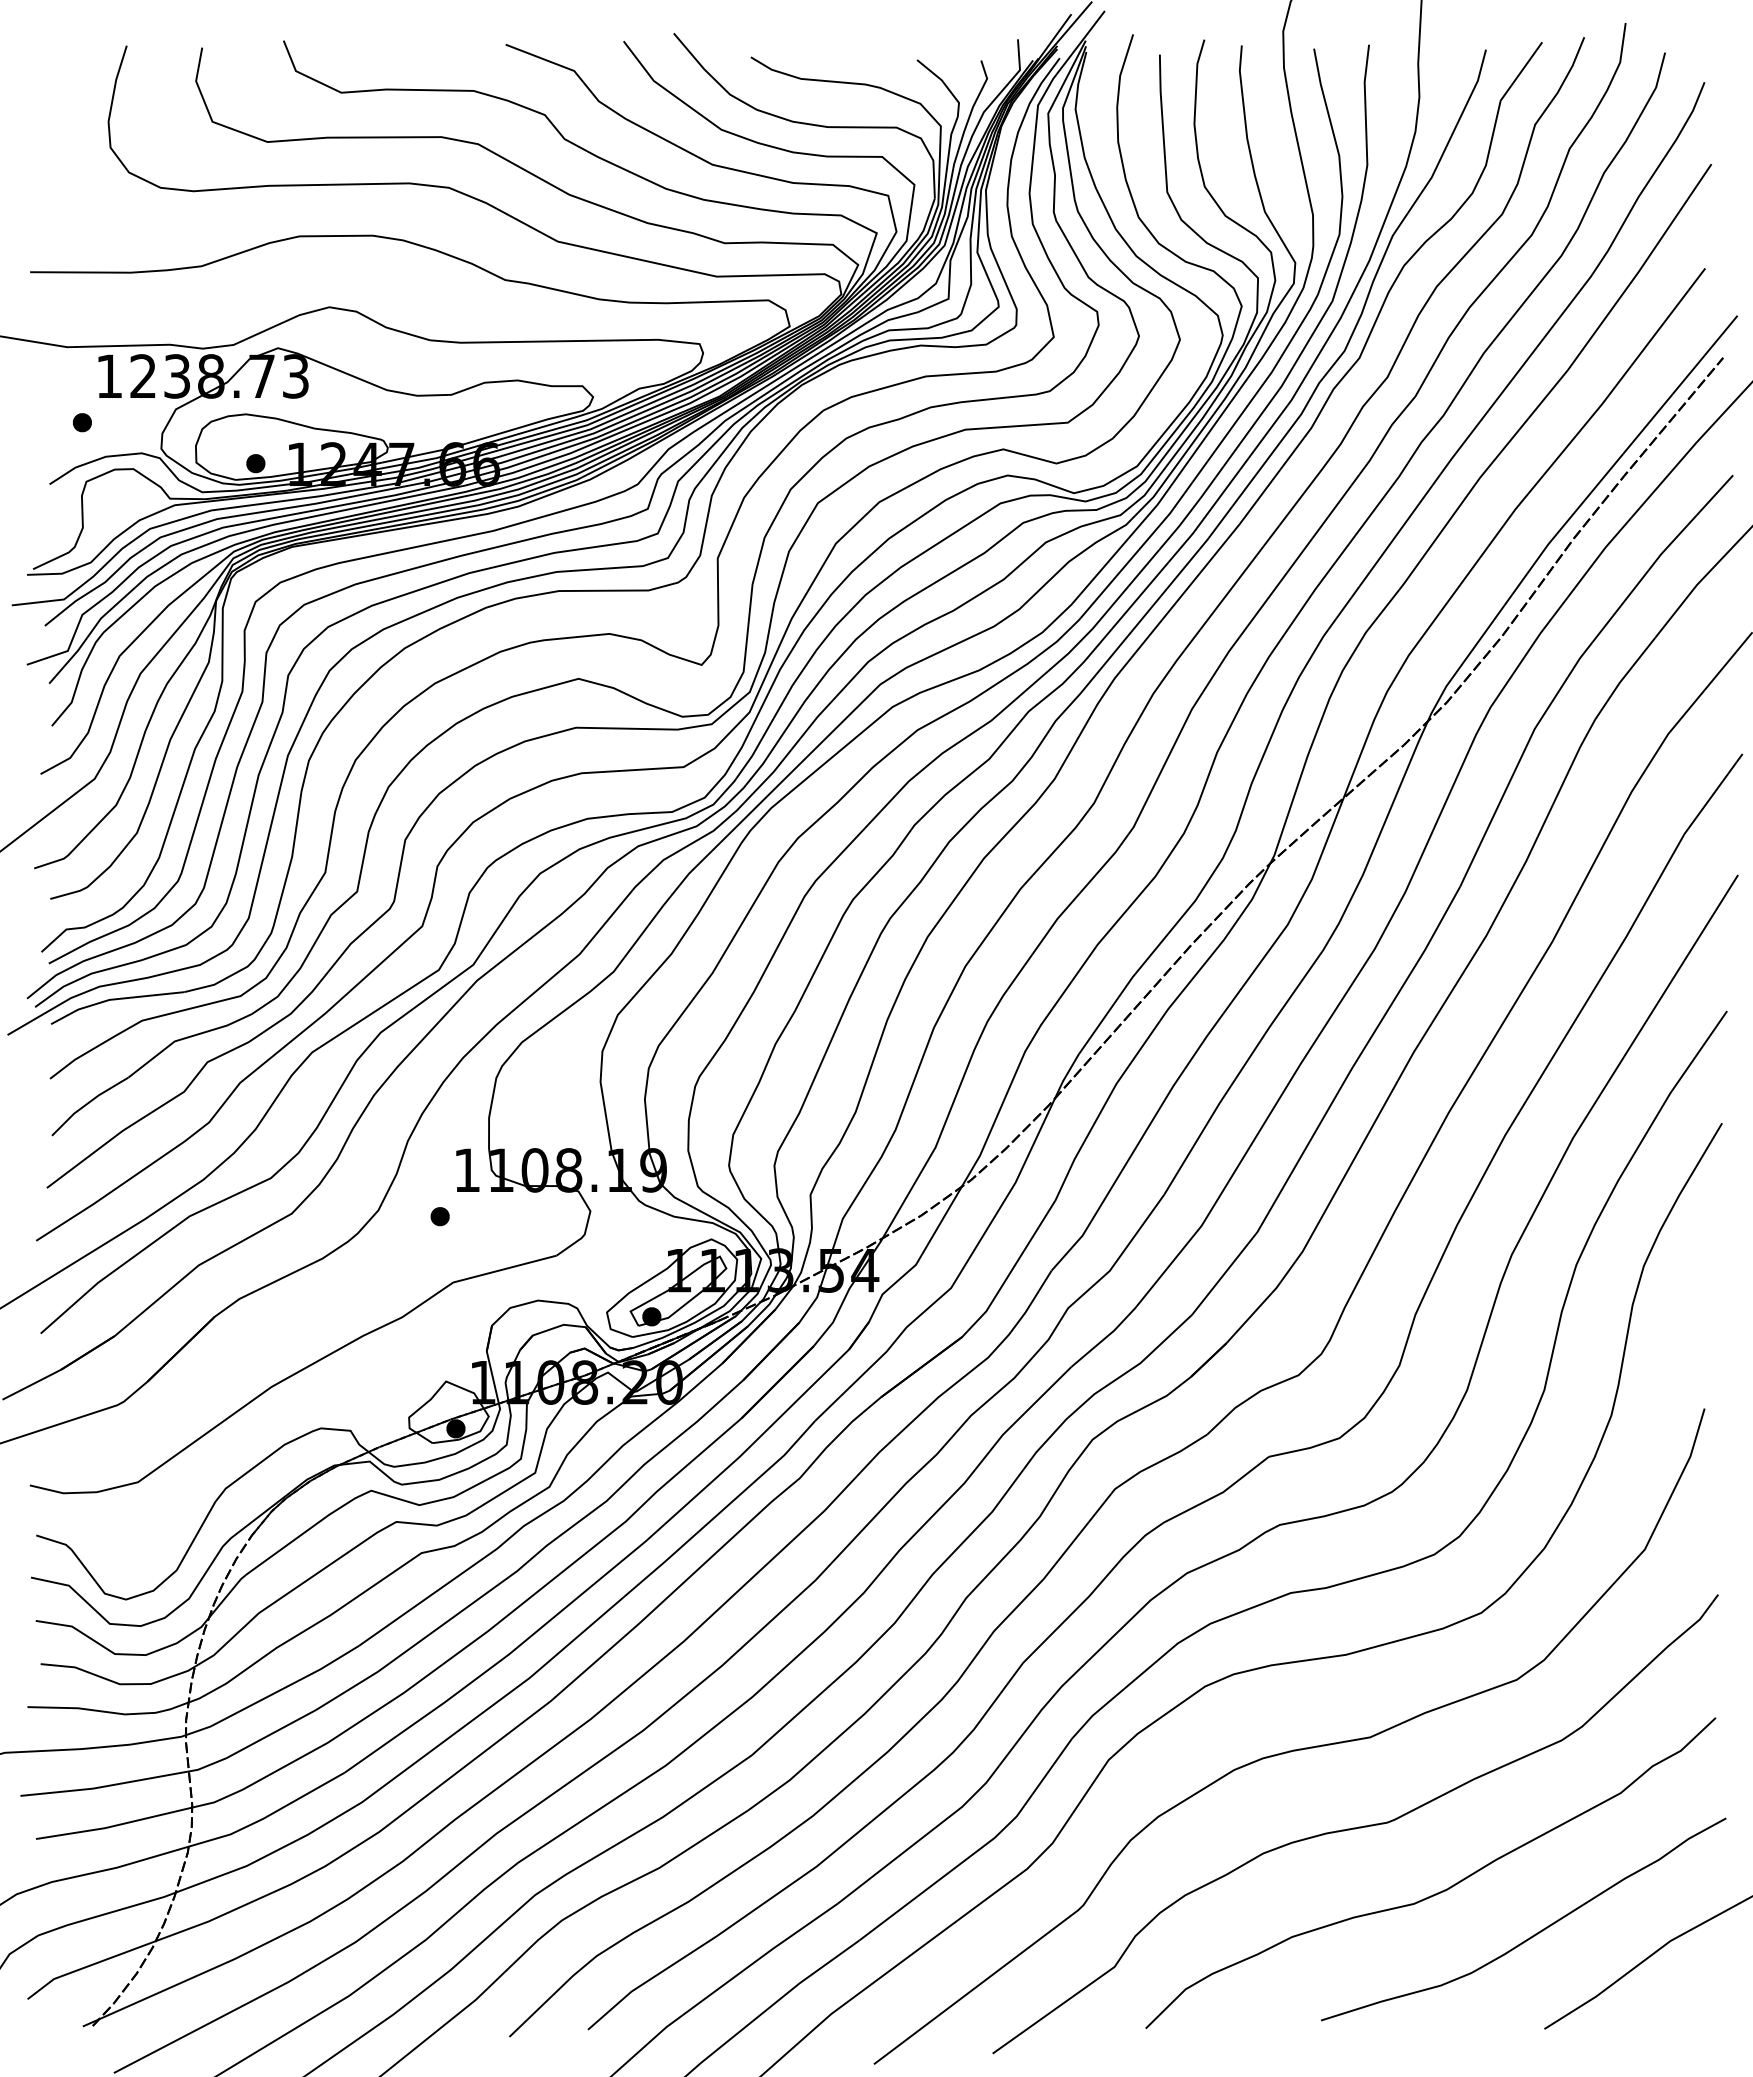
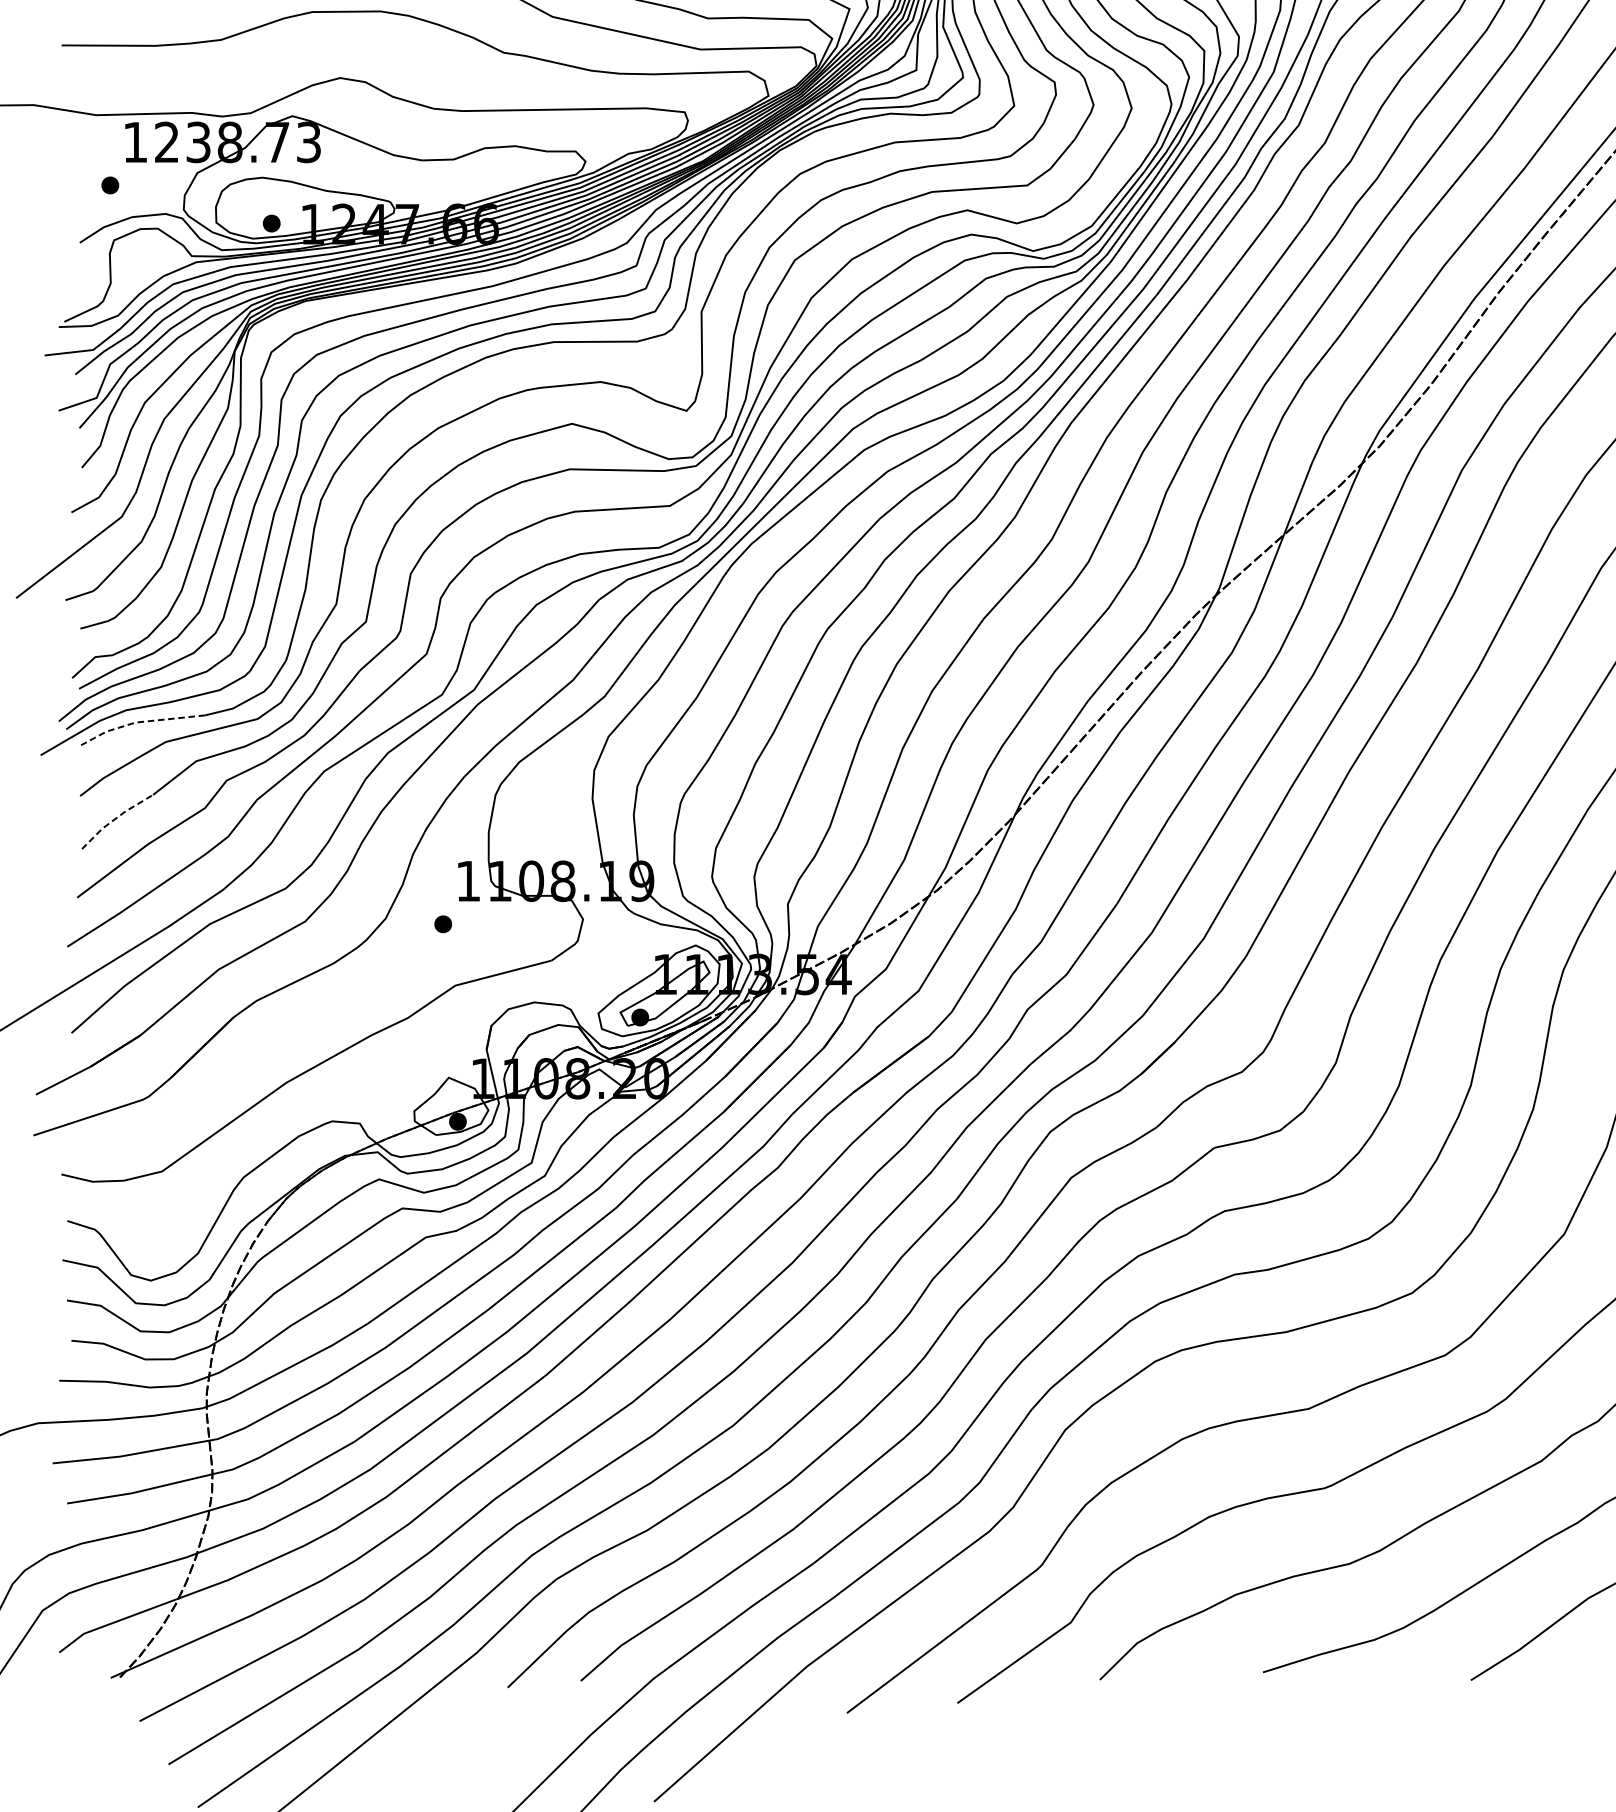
line: (114, 999) -> (140, 722), solid -> dashed
line: (87, 1103) -> (115, 819), solid -> dashed

